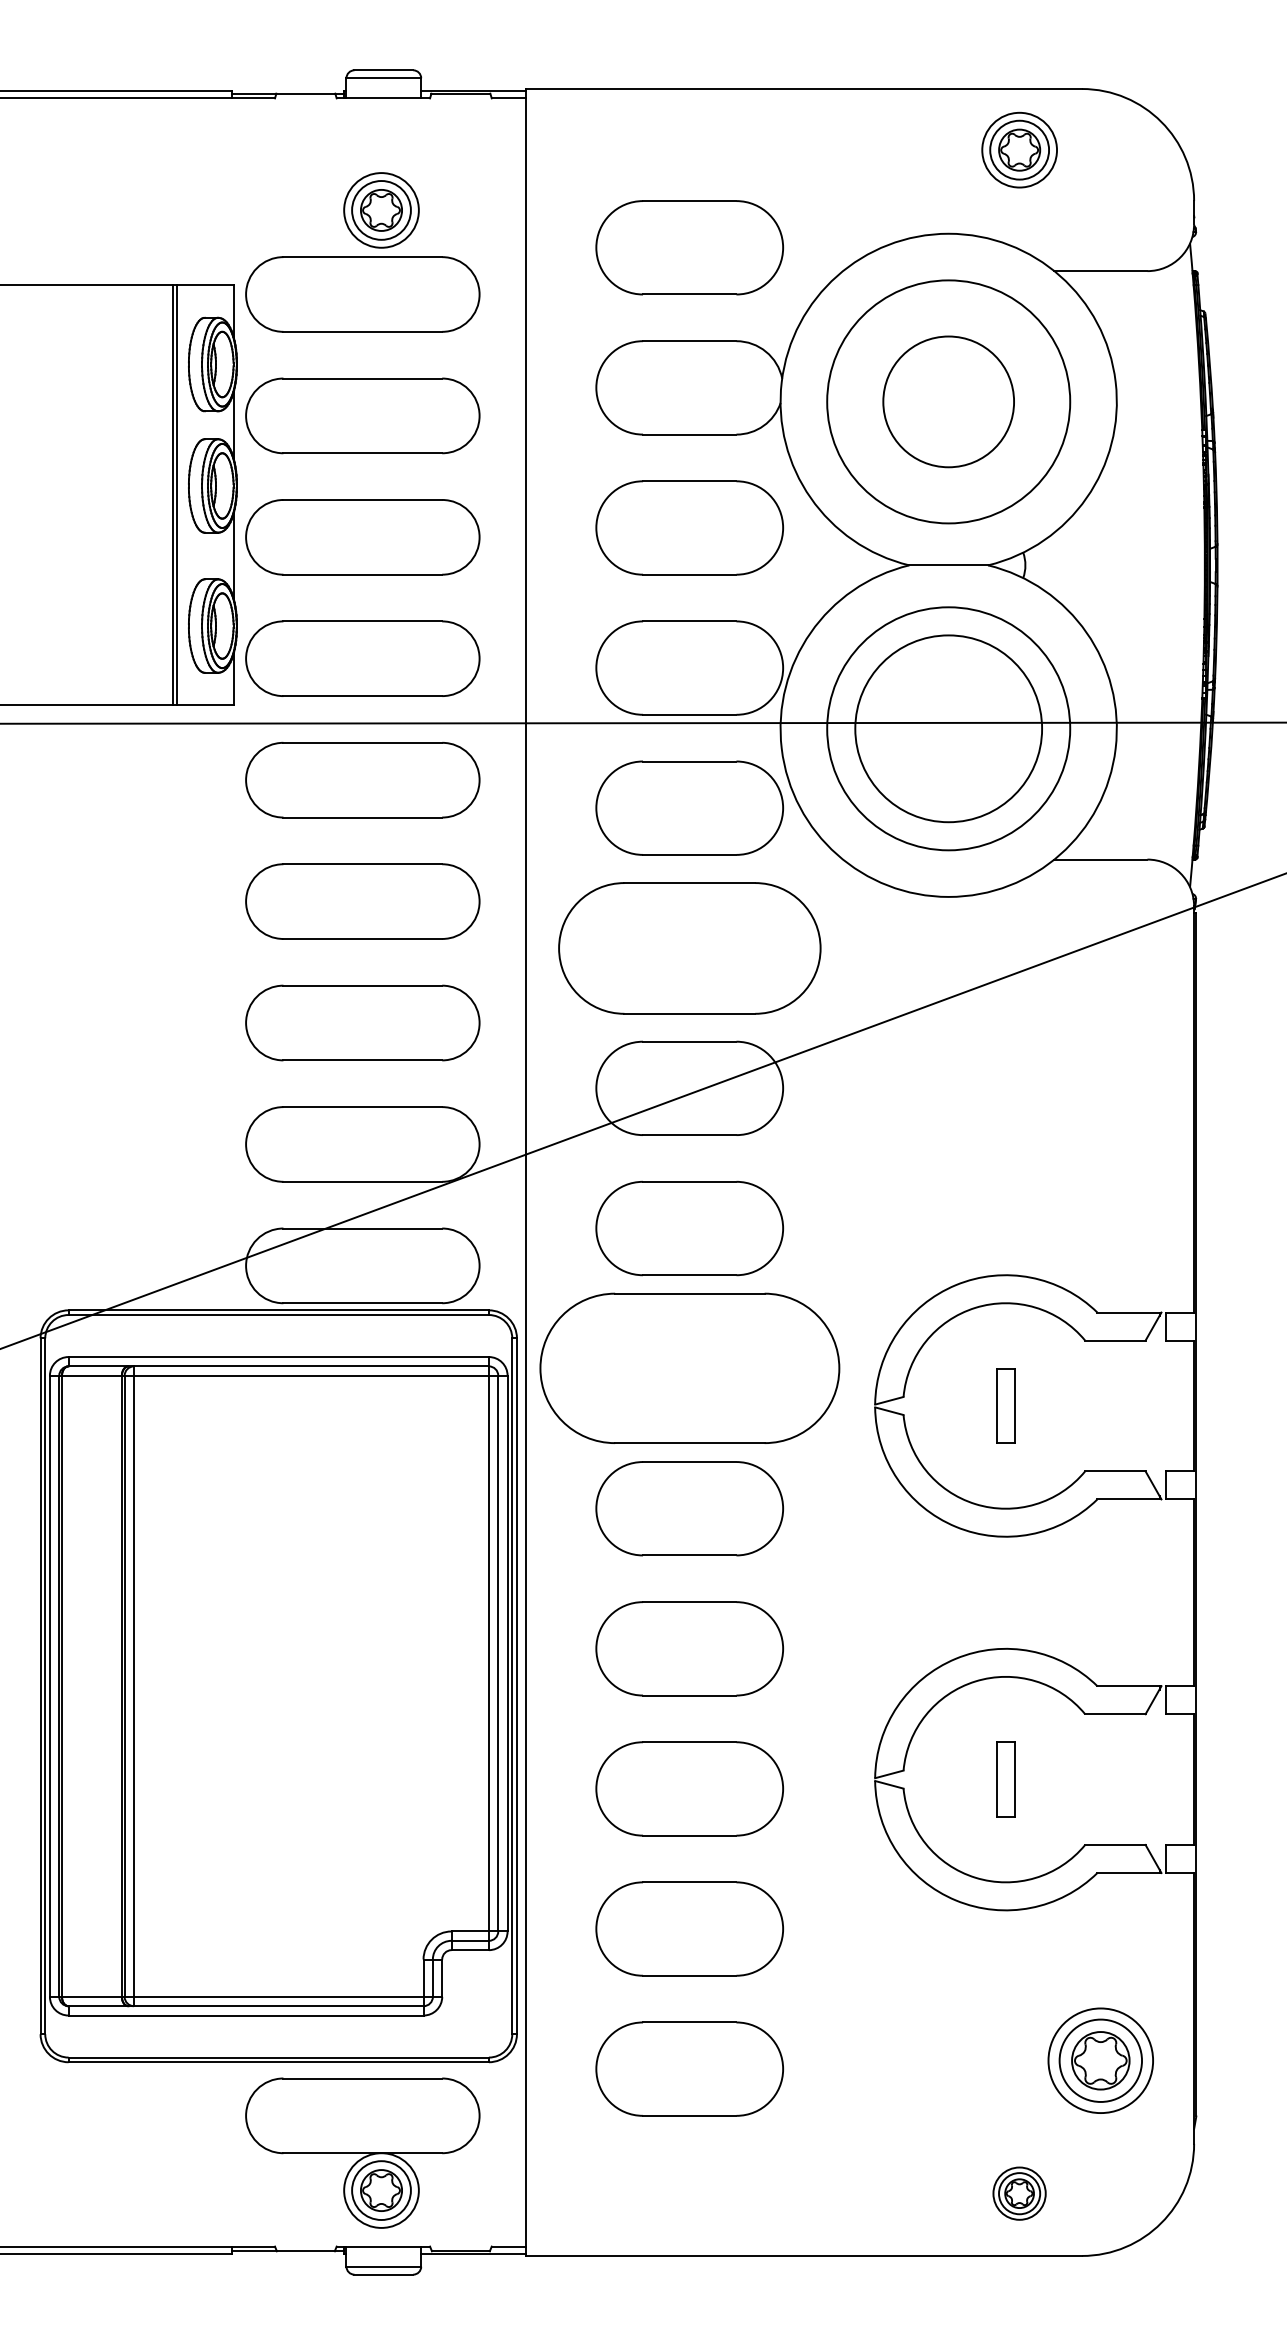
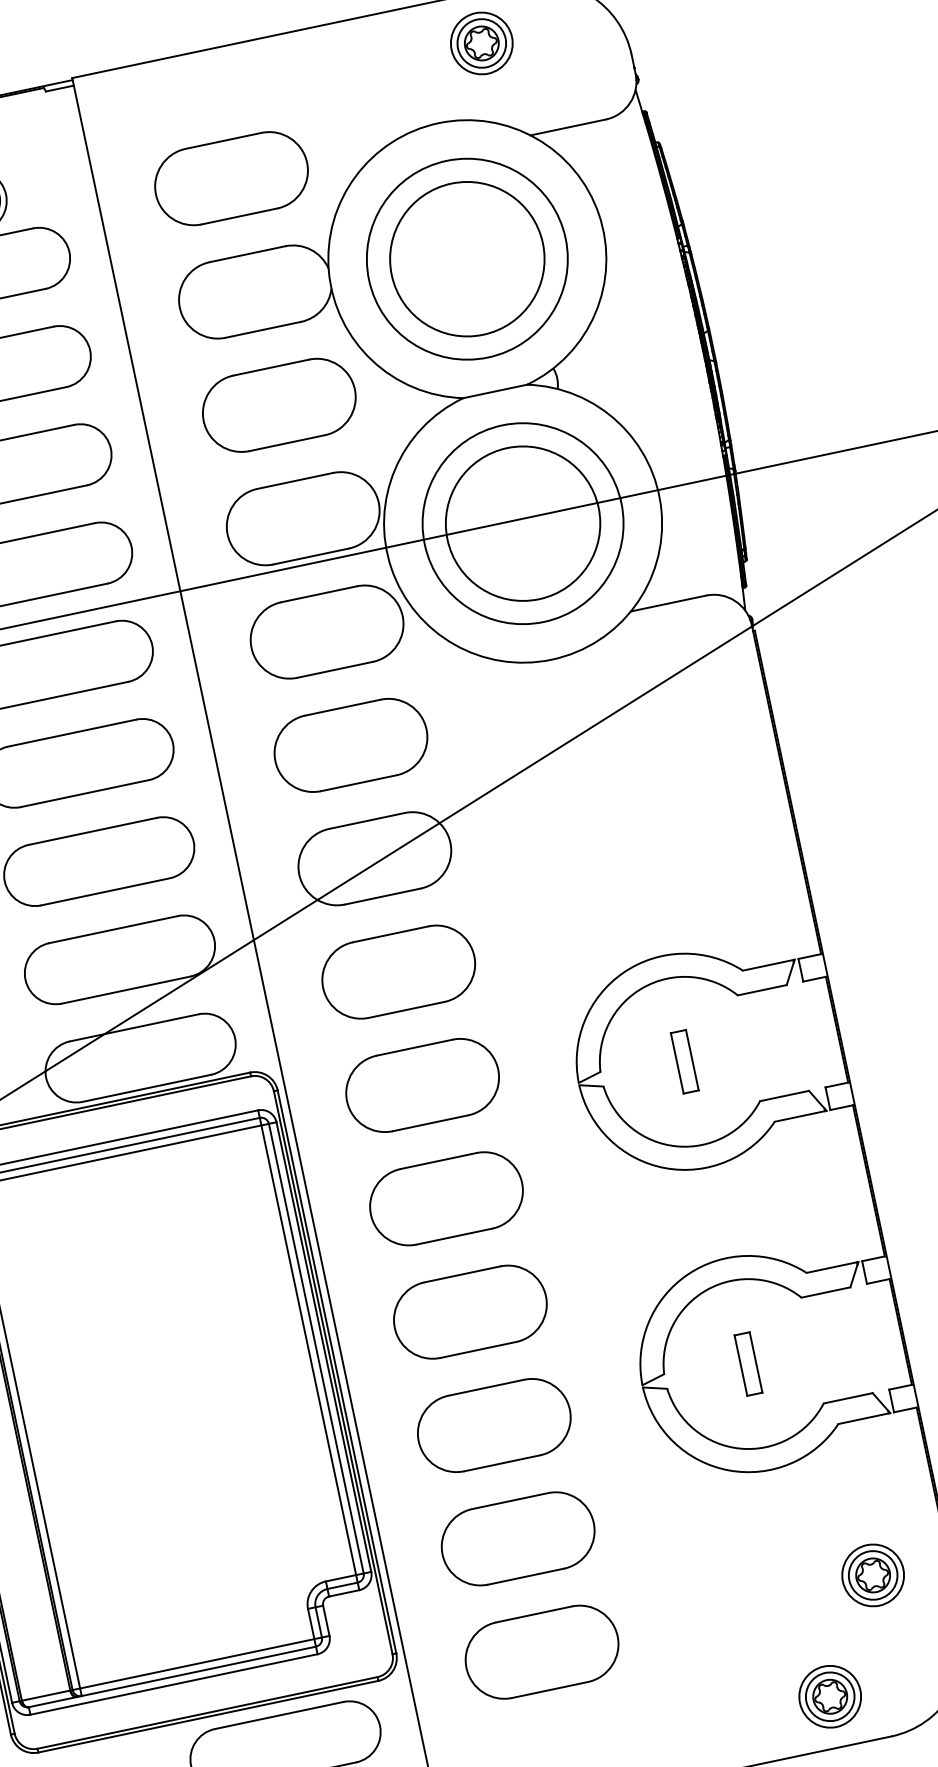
circle: (948, 401) -> (467, 258), size x1.43
part: (689, 947) -> (350, 744), size x0.71
part: (689, 1368) -> (422, 1085), size x0.62
part: (1100, 2060) -> (872, 1575), size x0.71
part: (1019, 2193) -> (830, 1696), size x1.43

